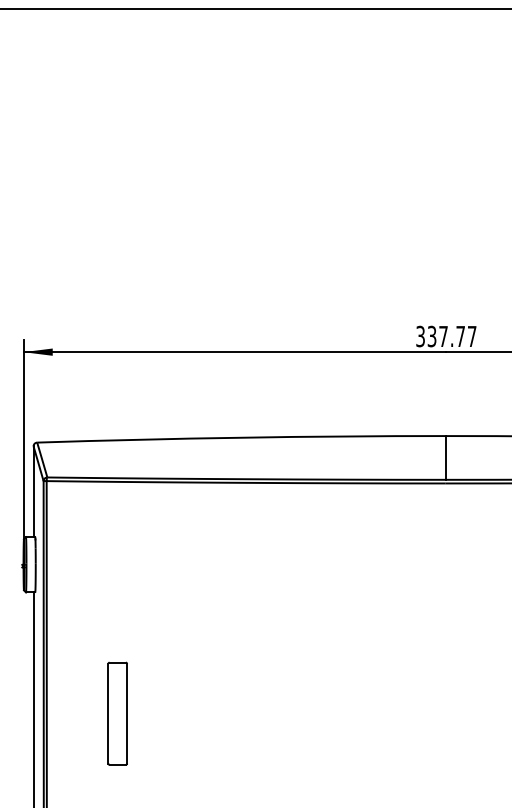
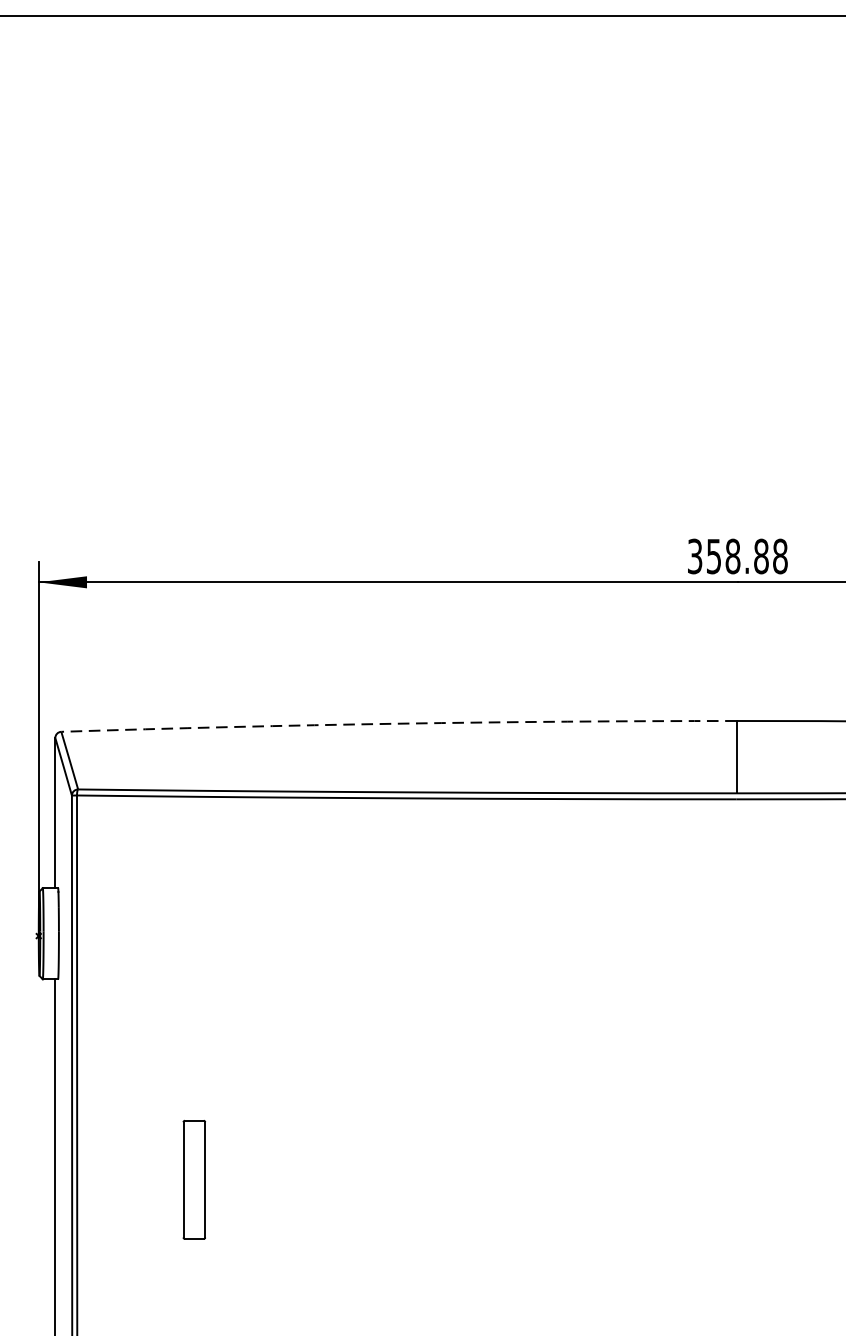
text: (452, 336) -> (747, 556), 337.77 -> 358.88
arc: (241, 437) -> (399, 723), solid -> dashed
part: (117, 713) -> (194, 1179), size x0.7

